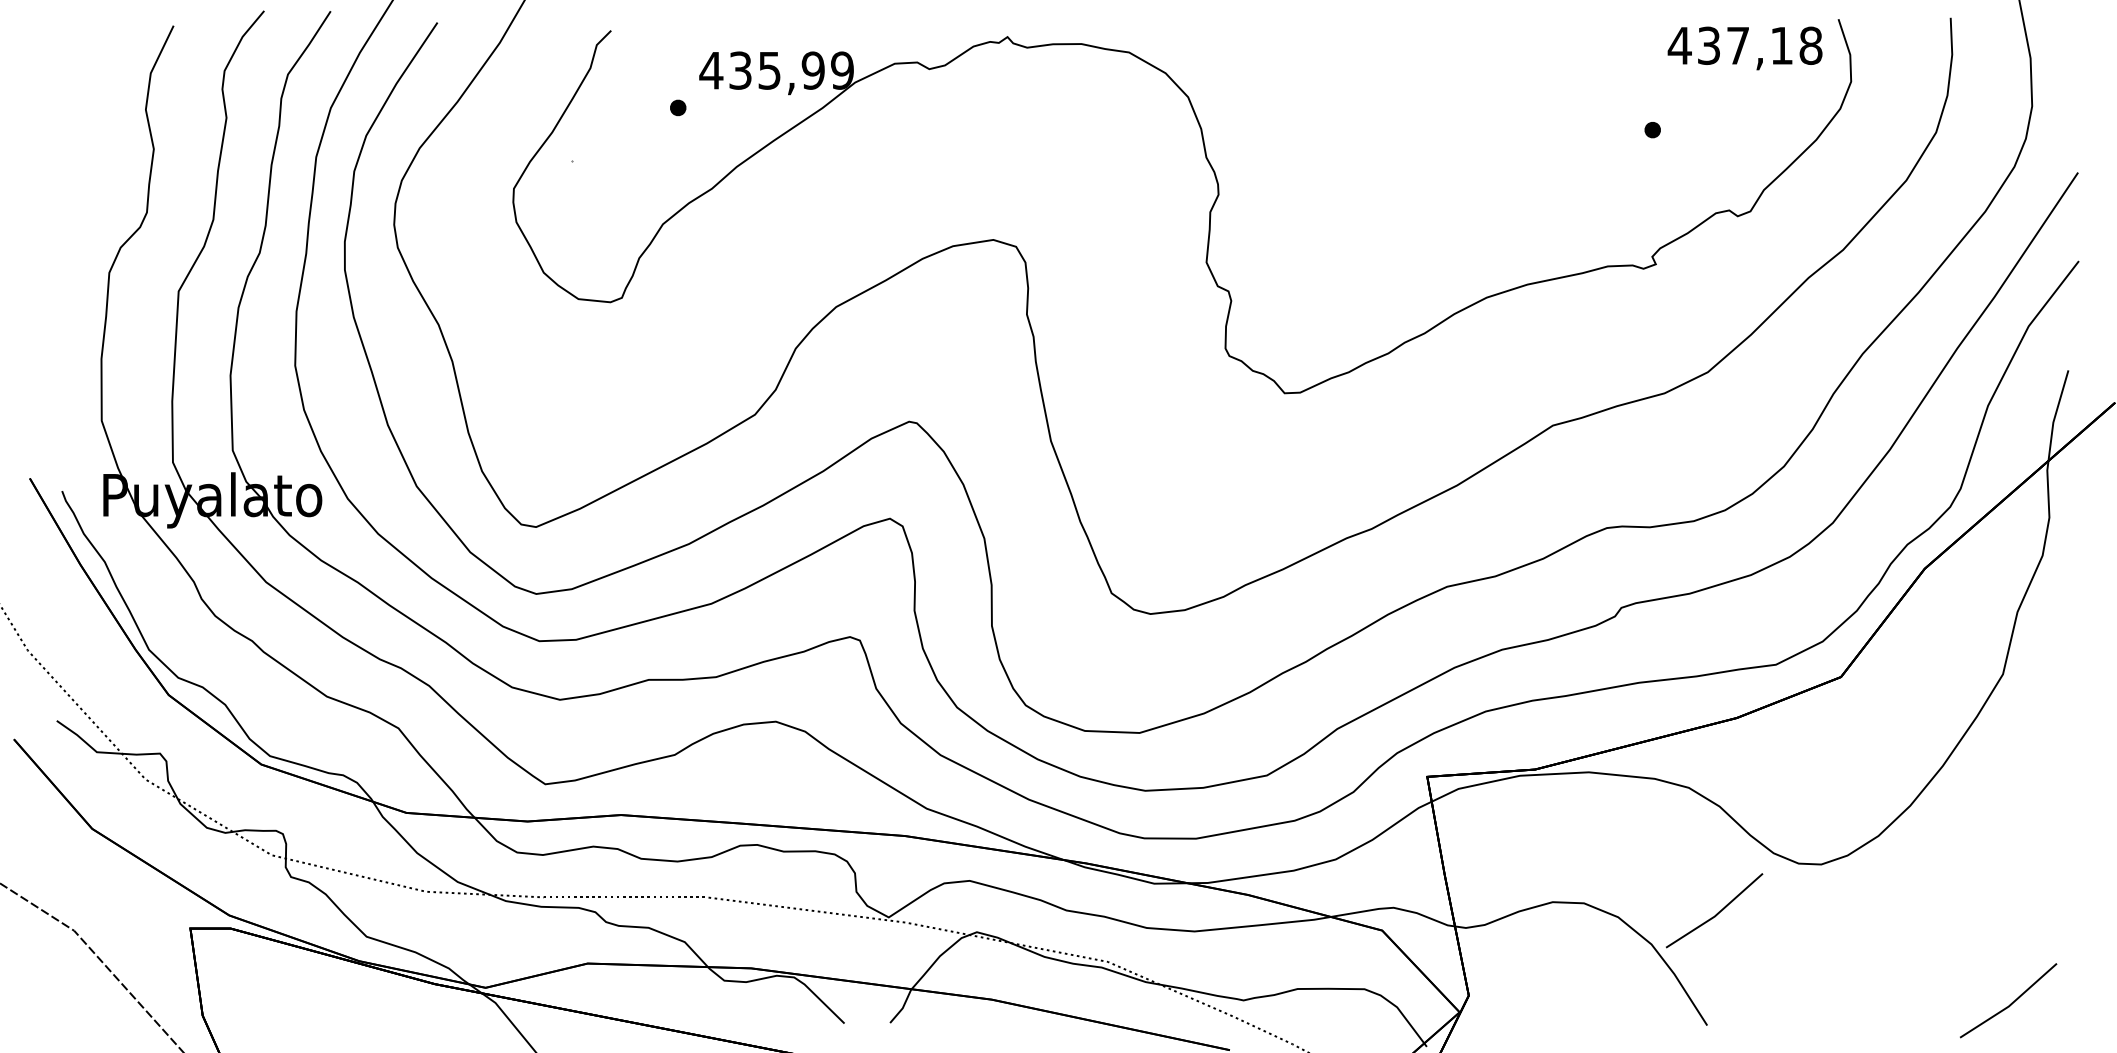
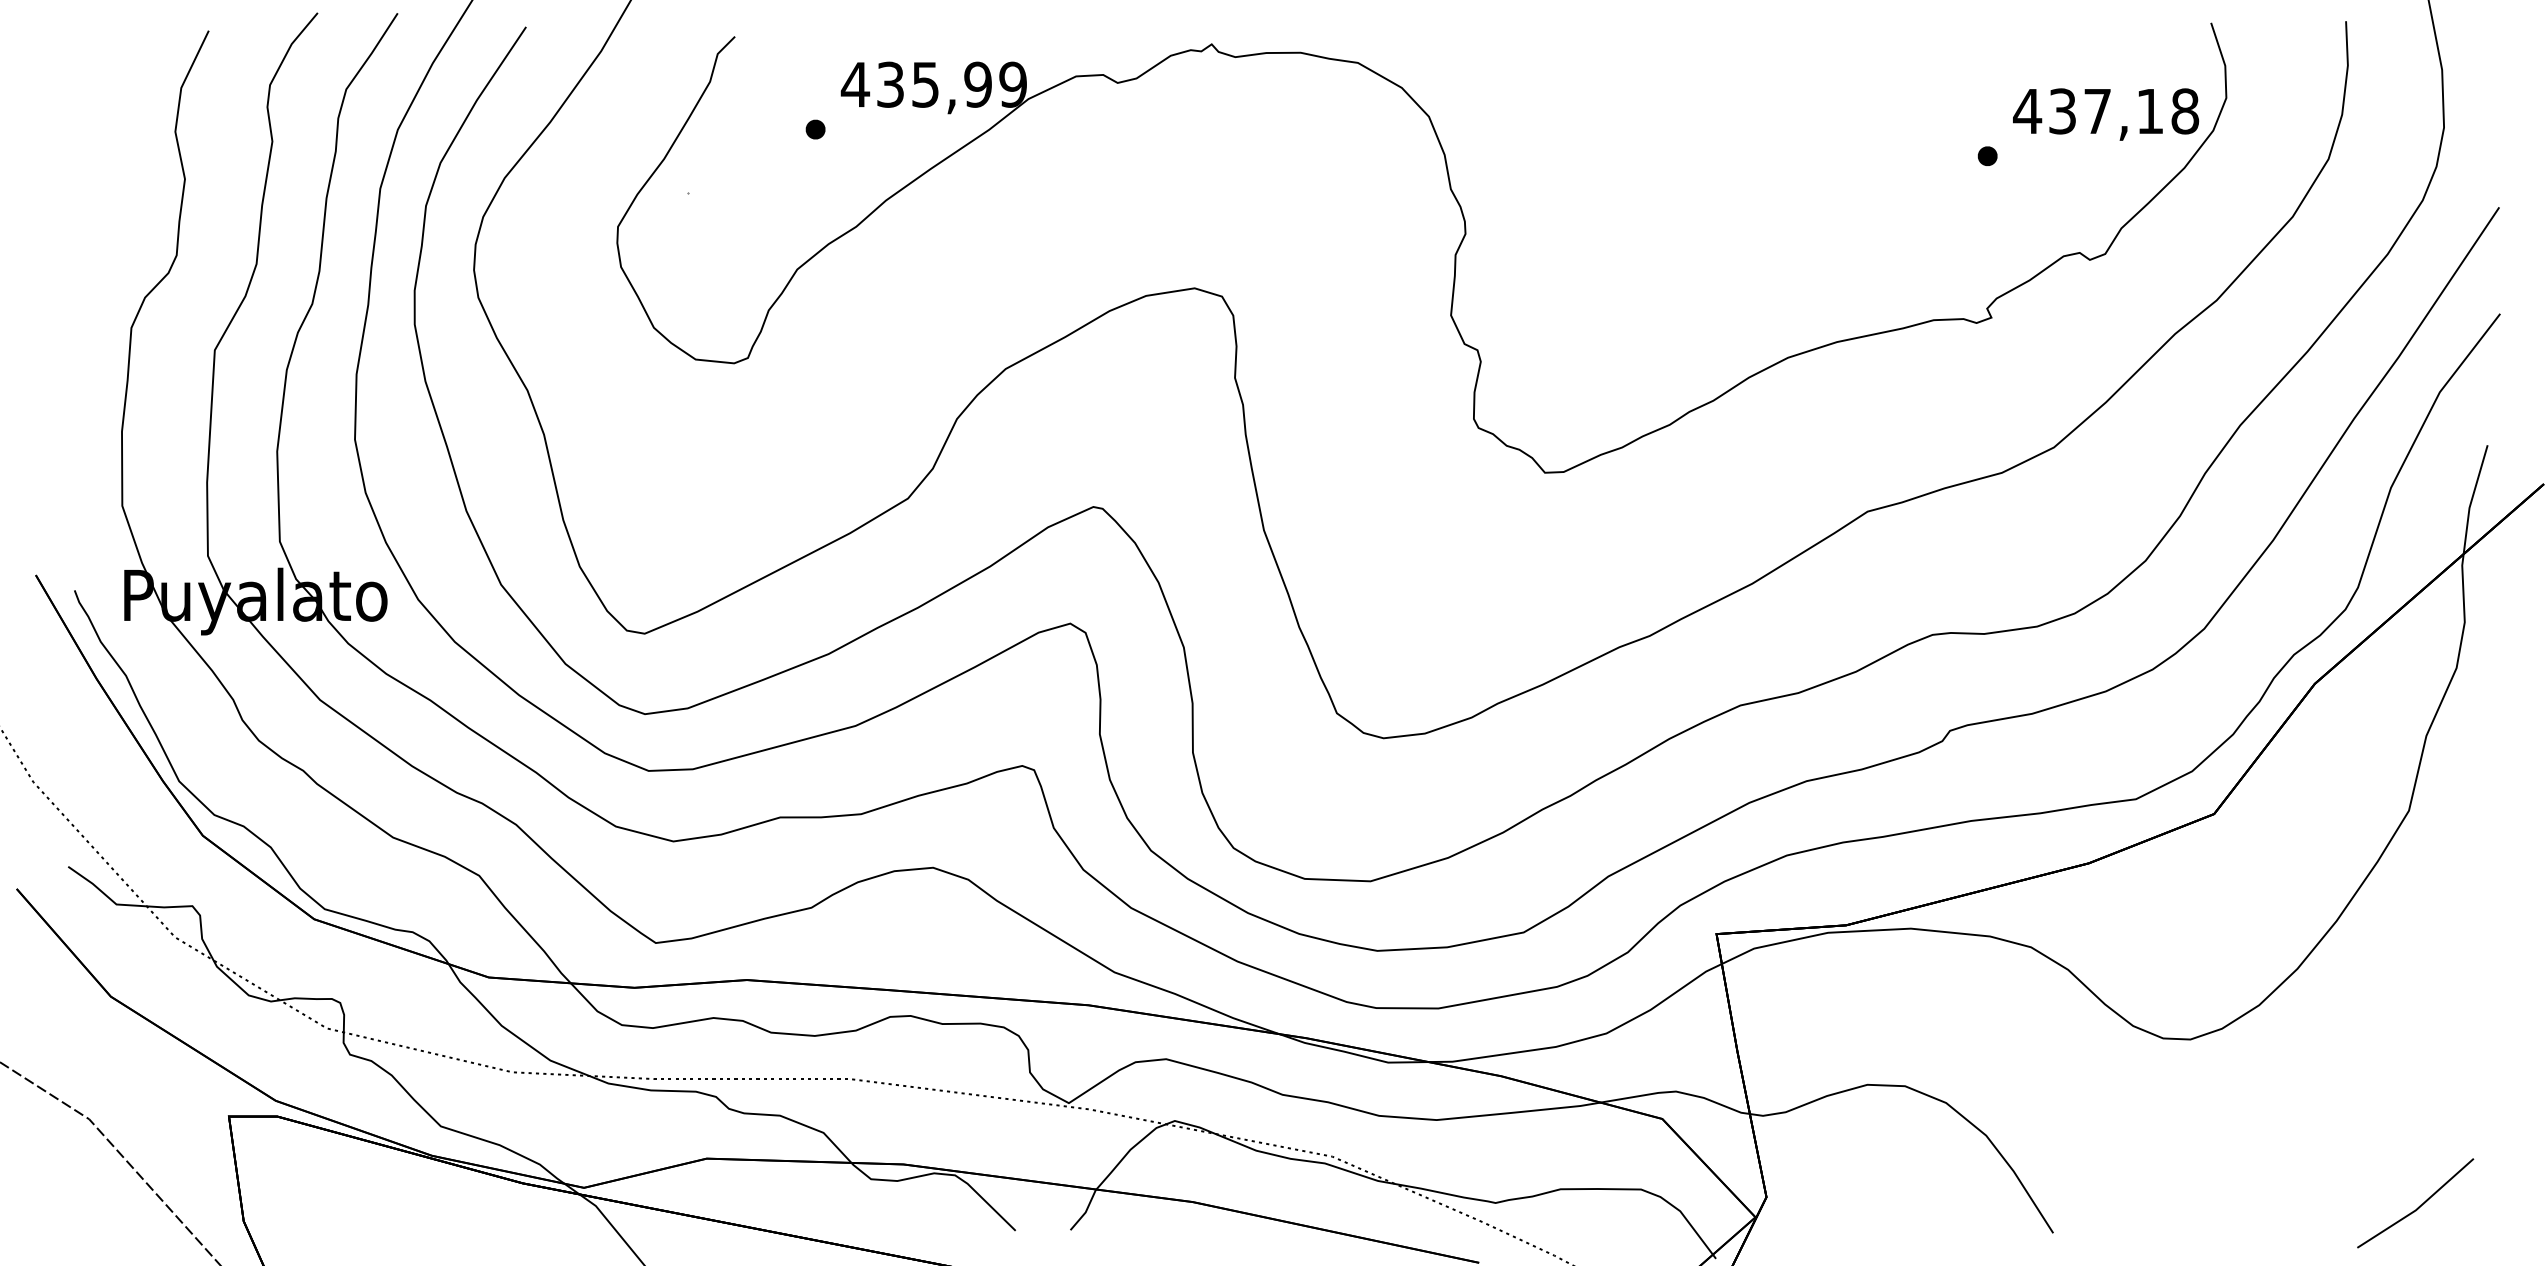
text: (1744, 48) -> (2105, 114), moved
line: (1717, 912) -> (2065, 1097), removed

